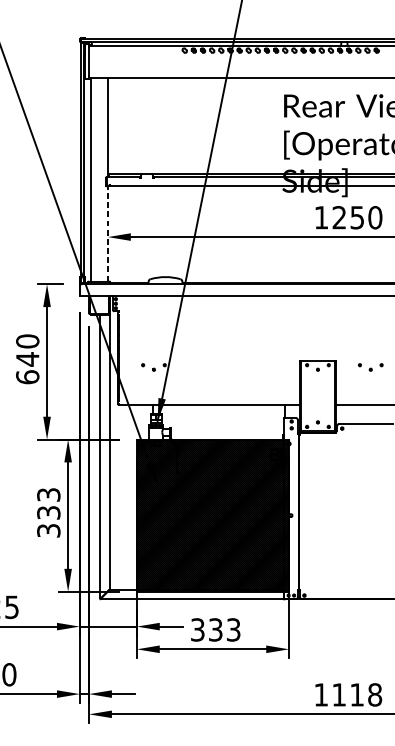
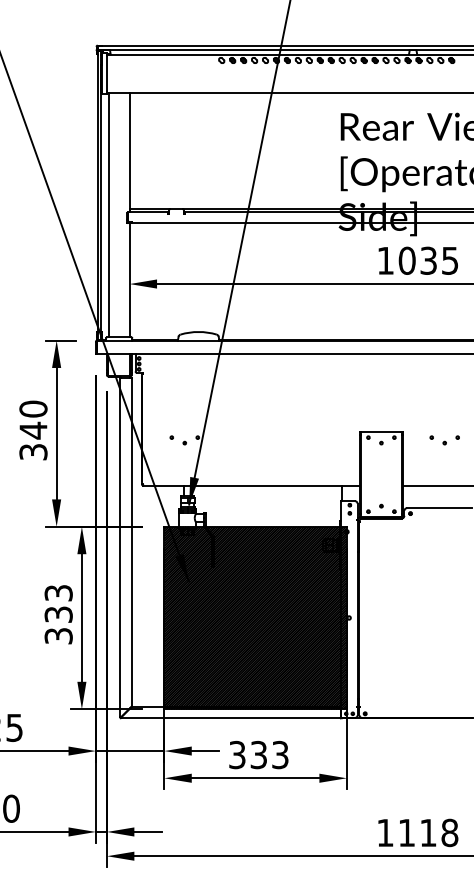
text: (357, 217) -> (428, 260), 1250 -> 1035
line: (107, 233) -> (129, 279), dashed -> solid
text: (27, 376) -> (33, 451), 640 -> 340

